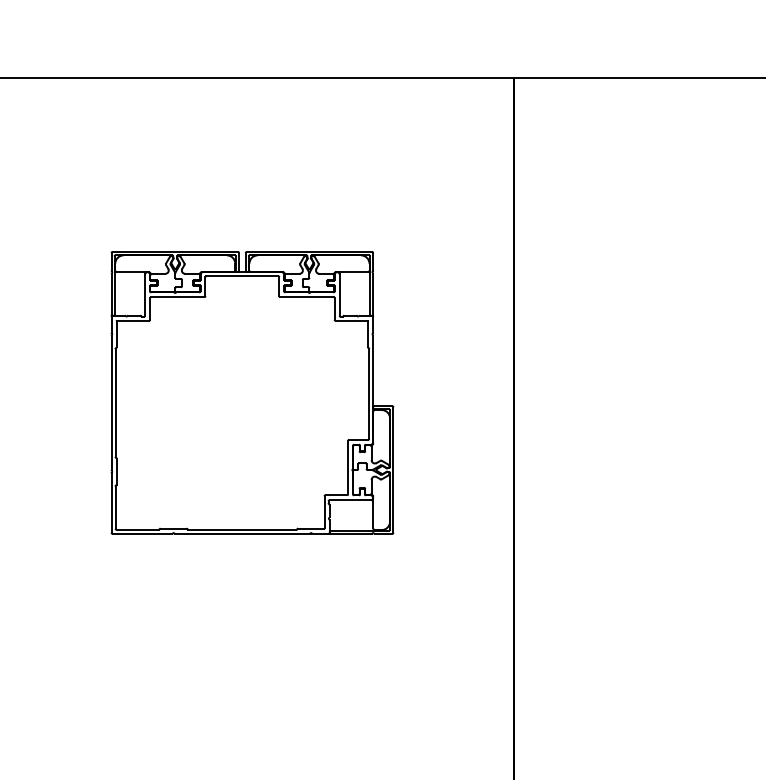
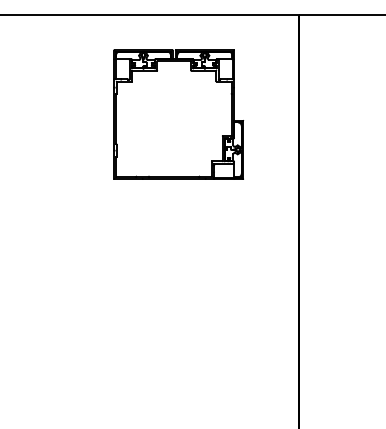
part: (251, 392) -> (178, 114), moved

